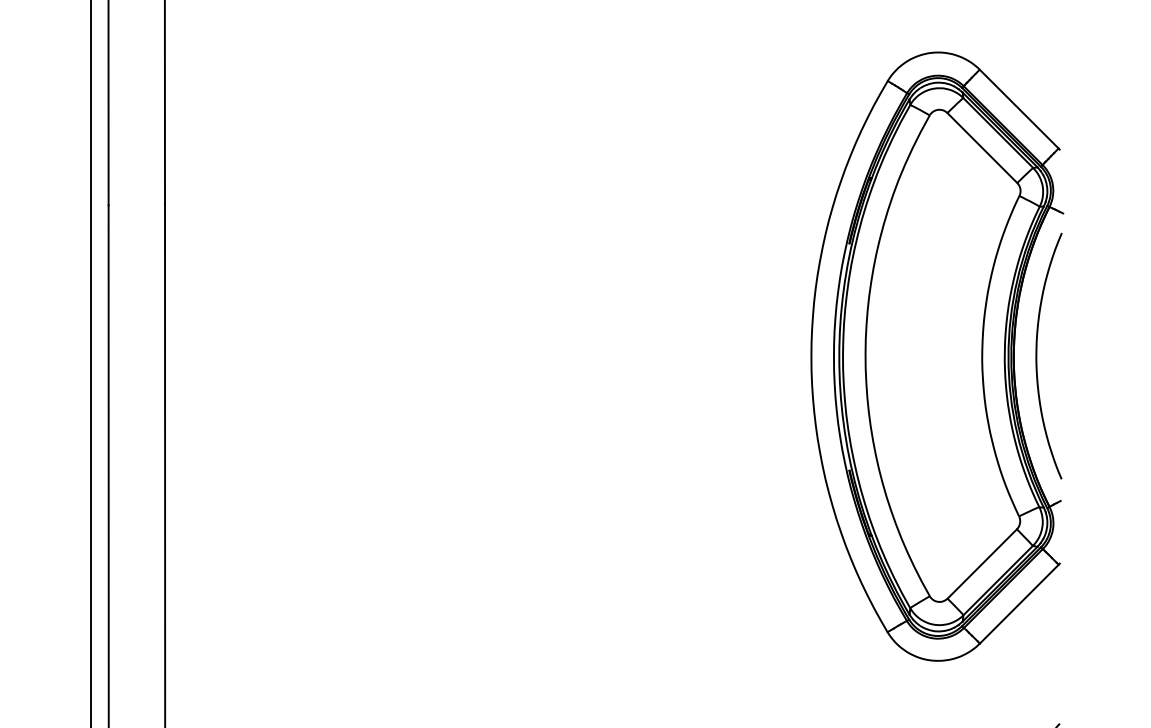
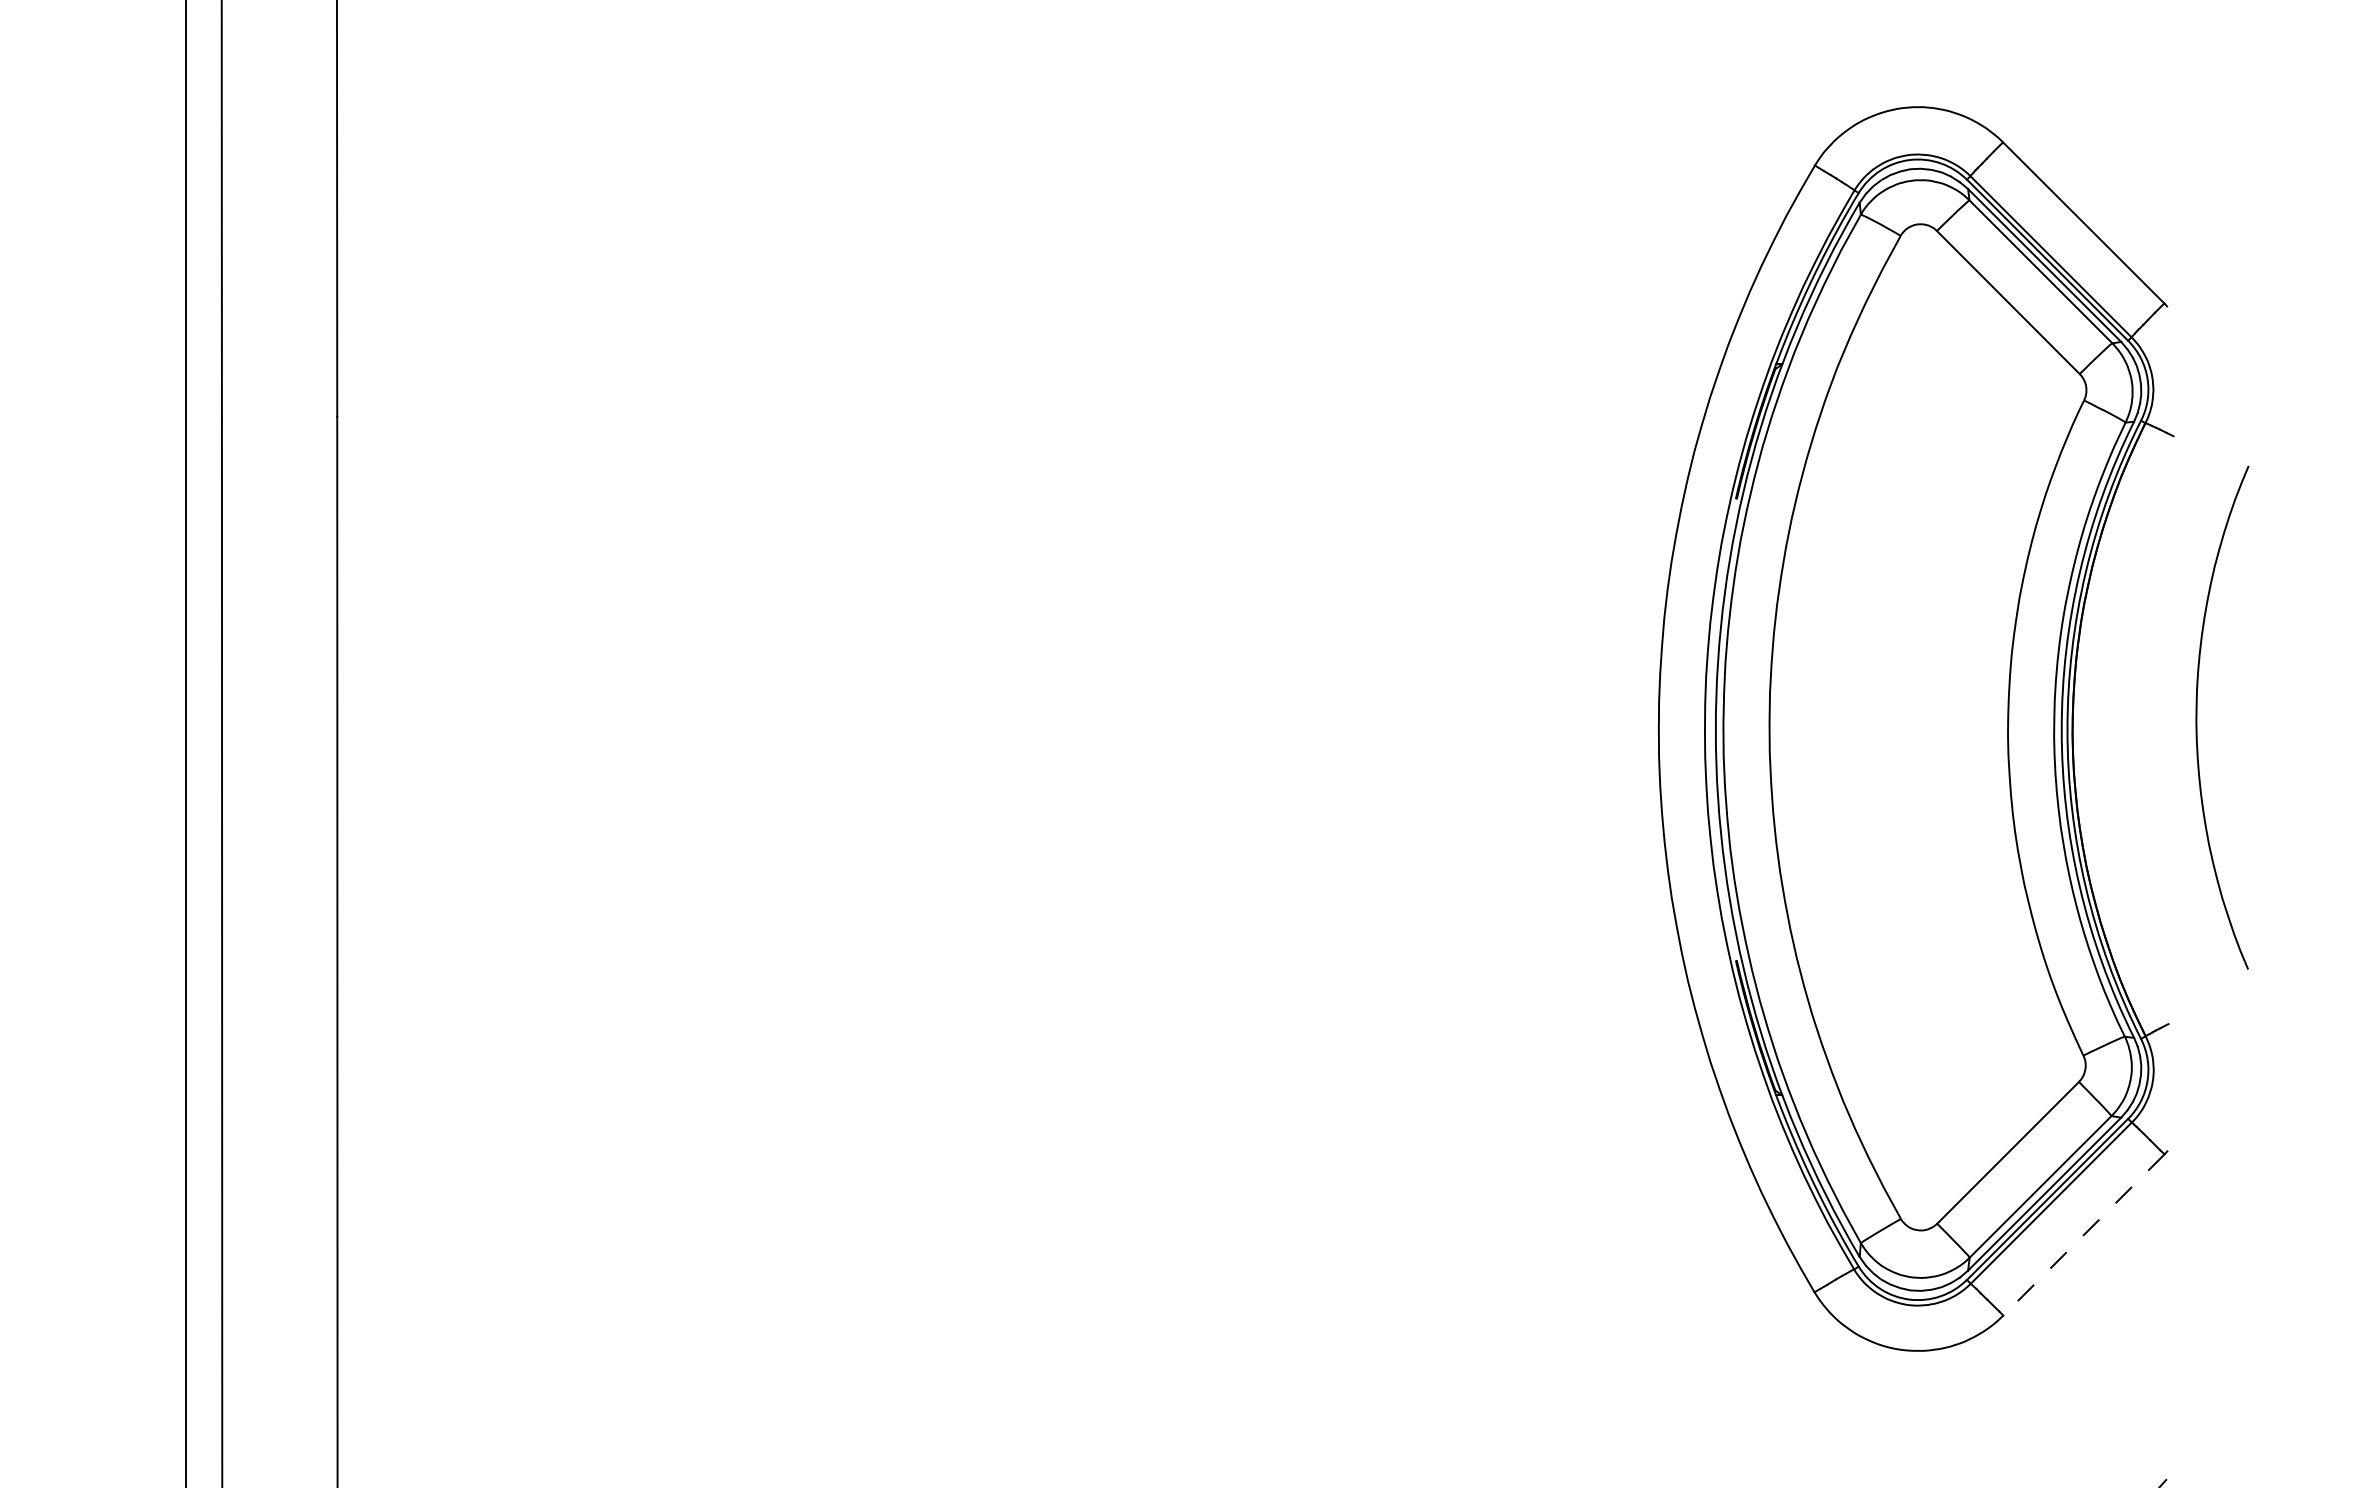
curve: (1037, 355) -> (2198, 716), moved
line: (1019, 604) -> (2084, 1235), solid -> dashed

